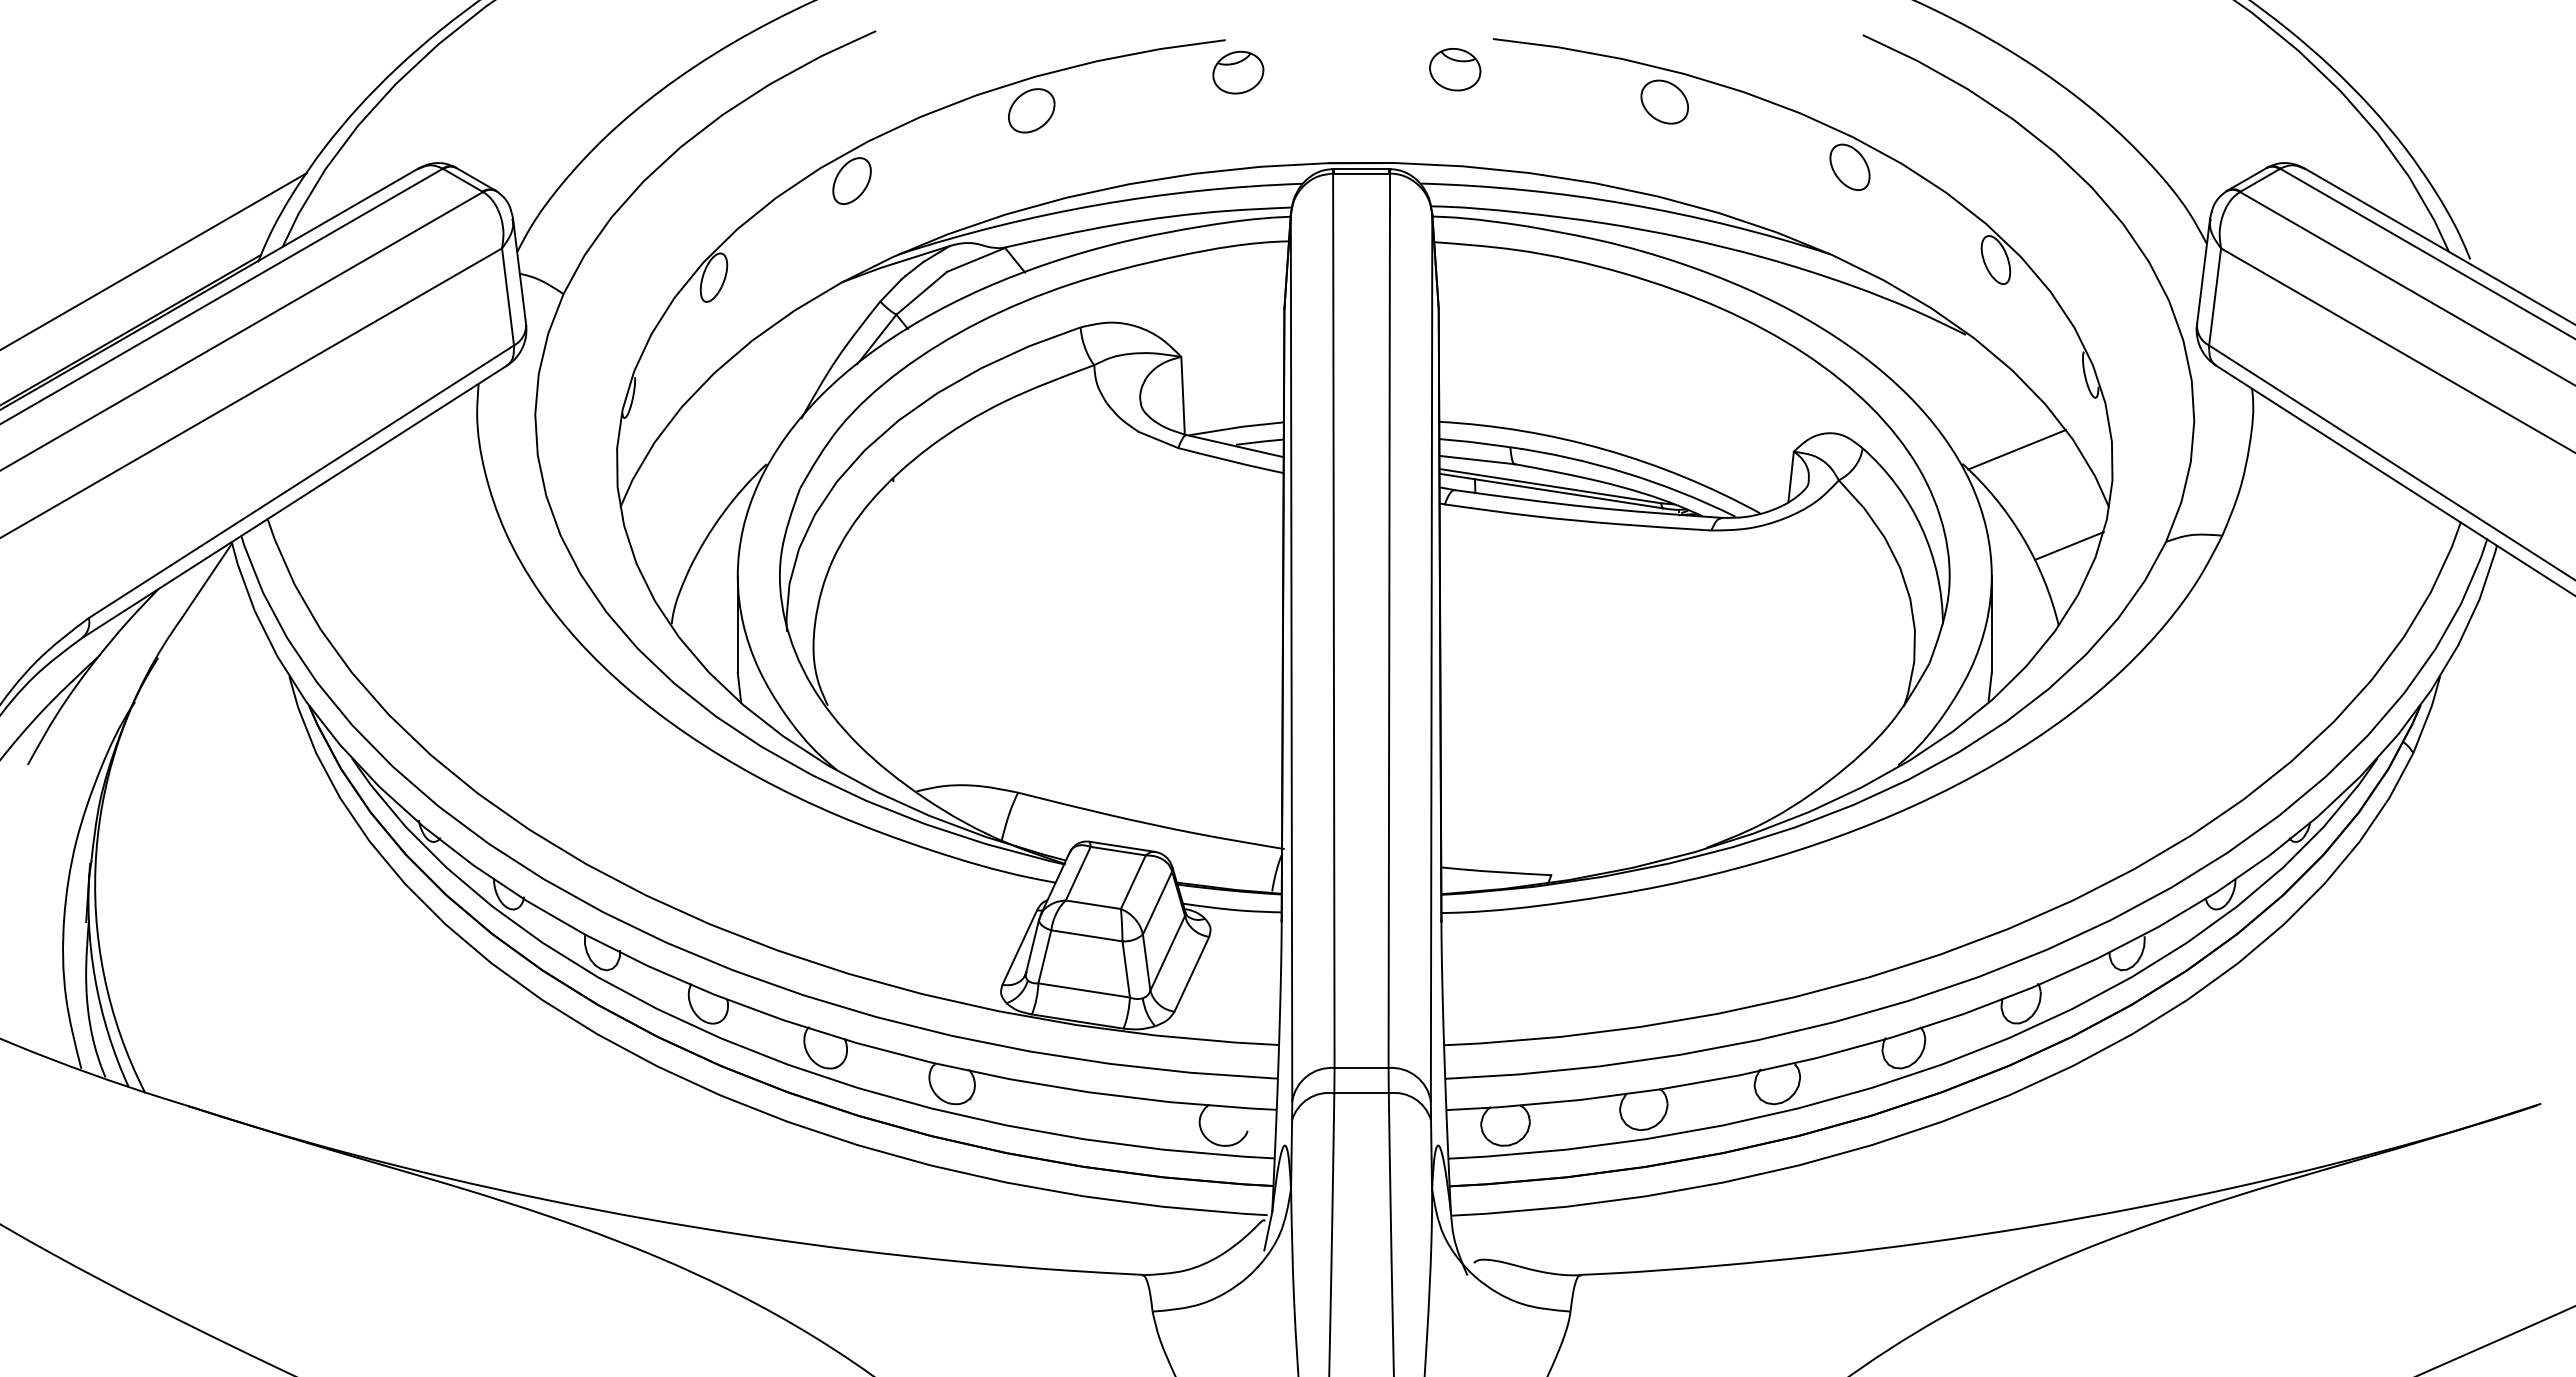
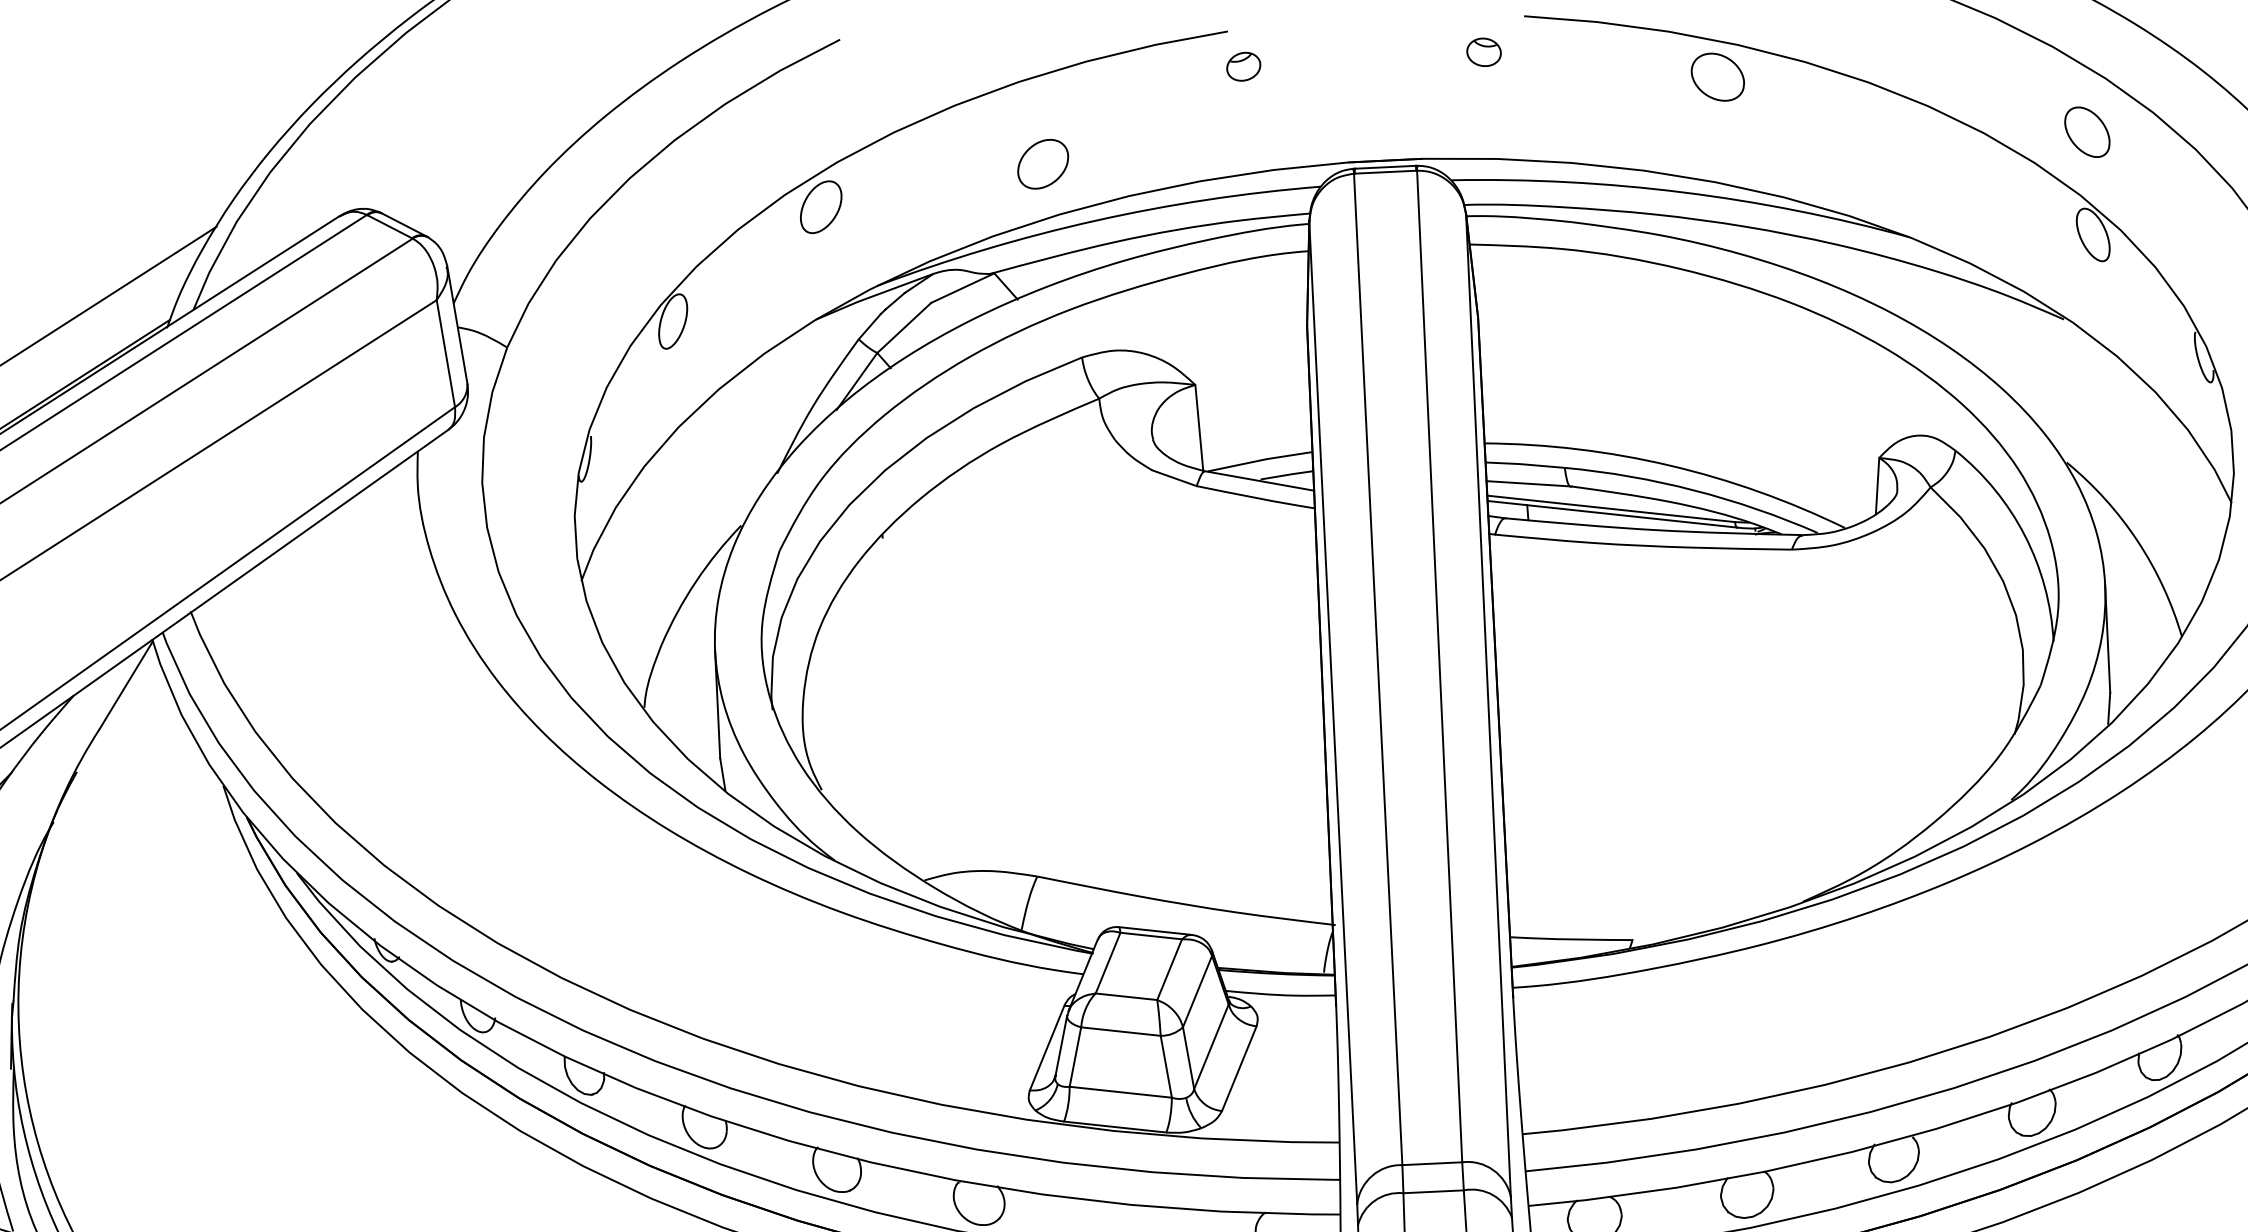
part: (1455, 69) -> (1484, 51), size x0.6
part: (1238, 72) -> (1243, 66), size x0.6
part: (1031, 110) -> (1042, 163), moved
part: (1849, 166) -> (2086, 131), moved
line: (2017, 449) -> (2127, 443), removed
line: (2069, 545) -> (2189, 547), removed

